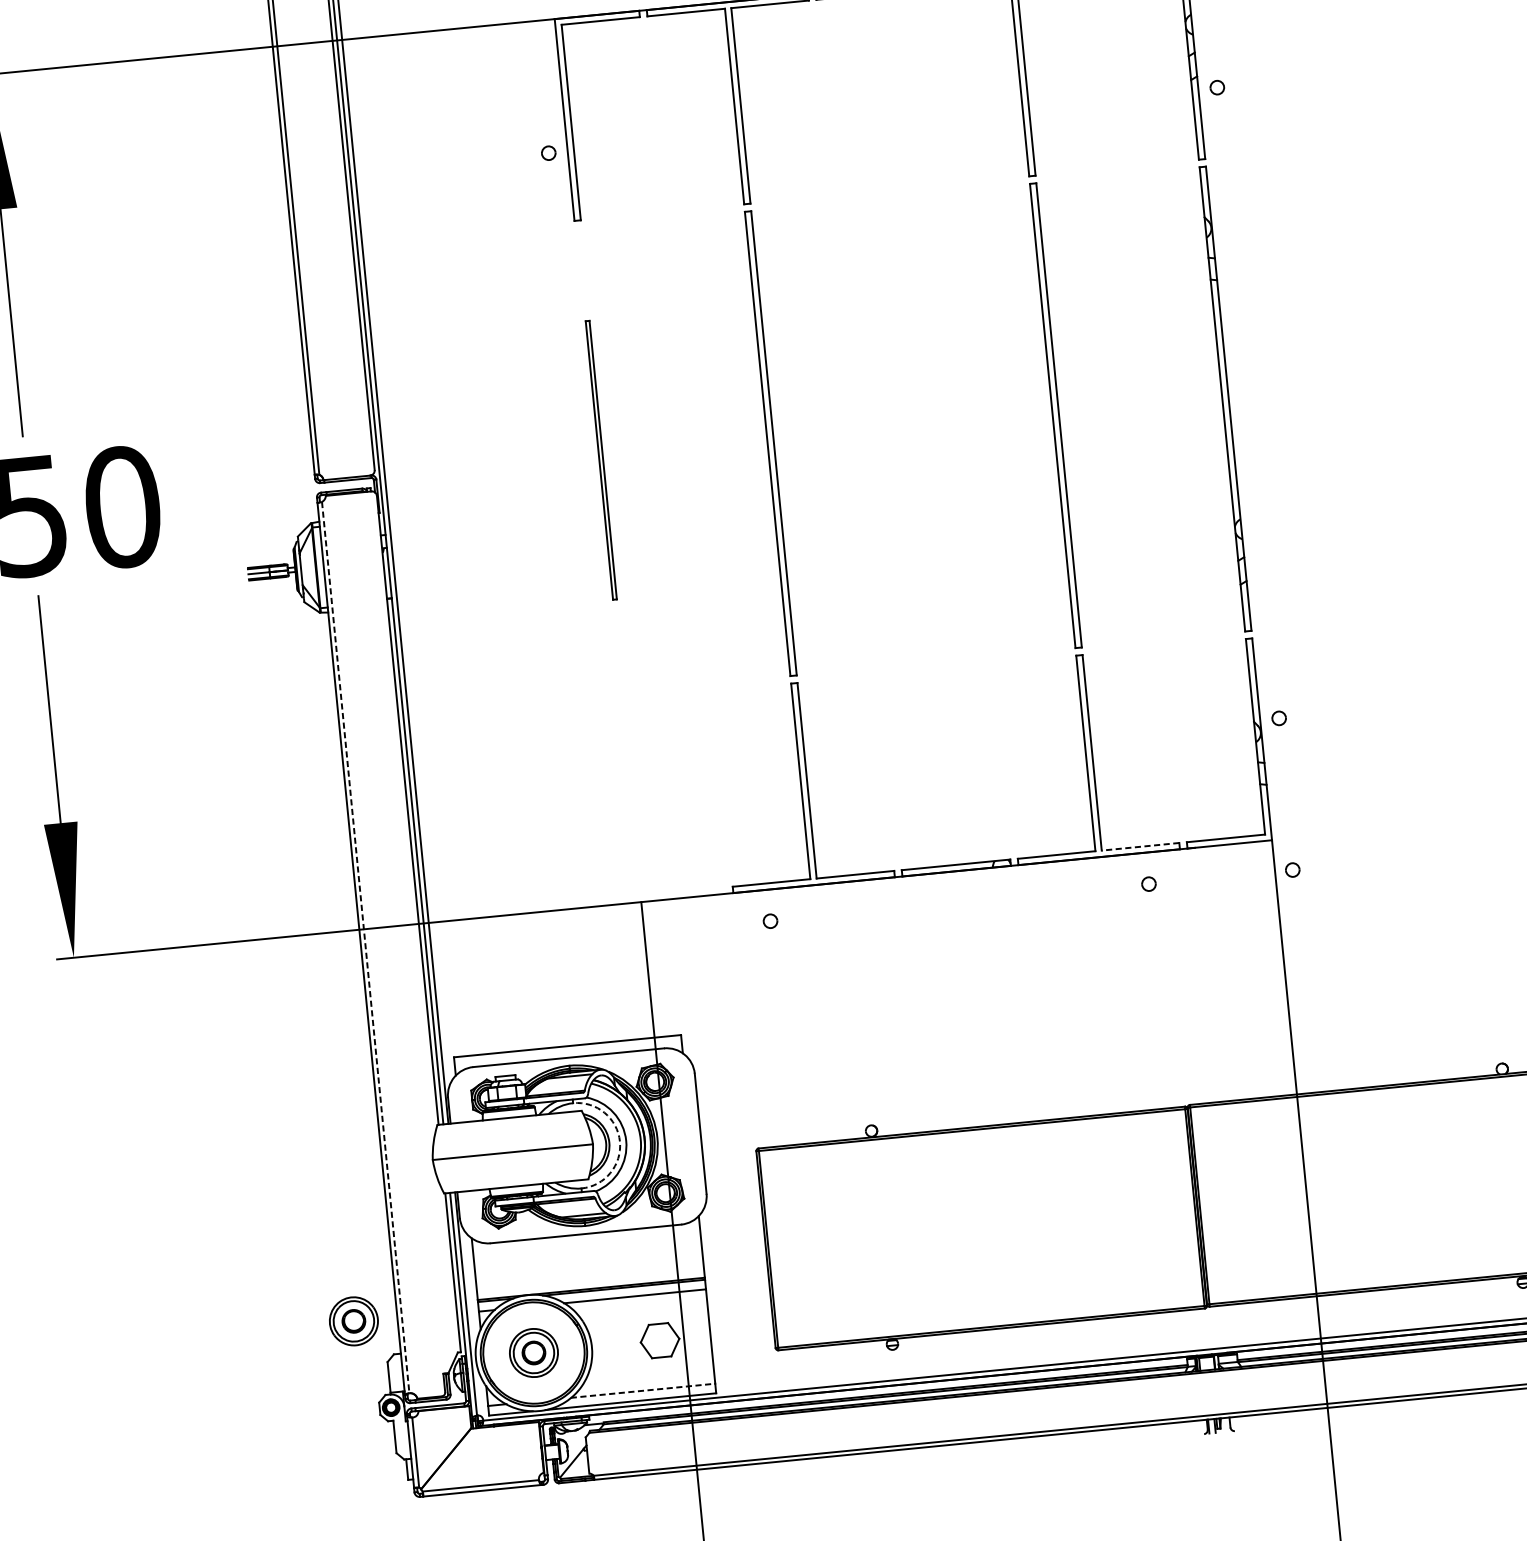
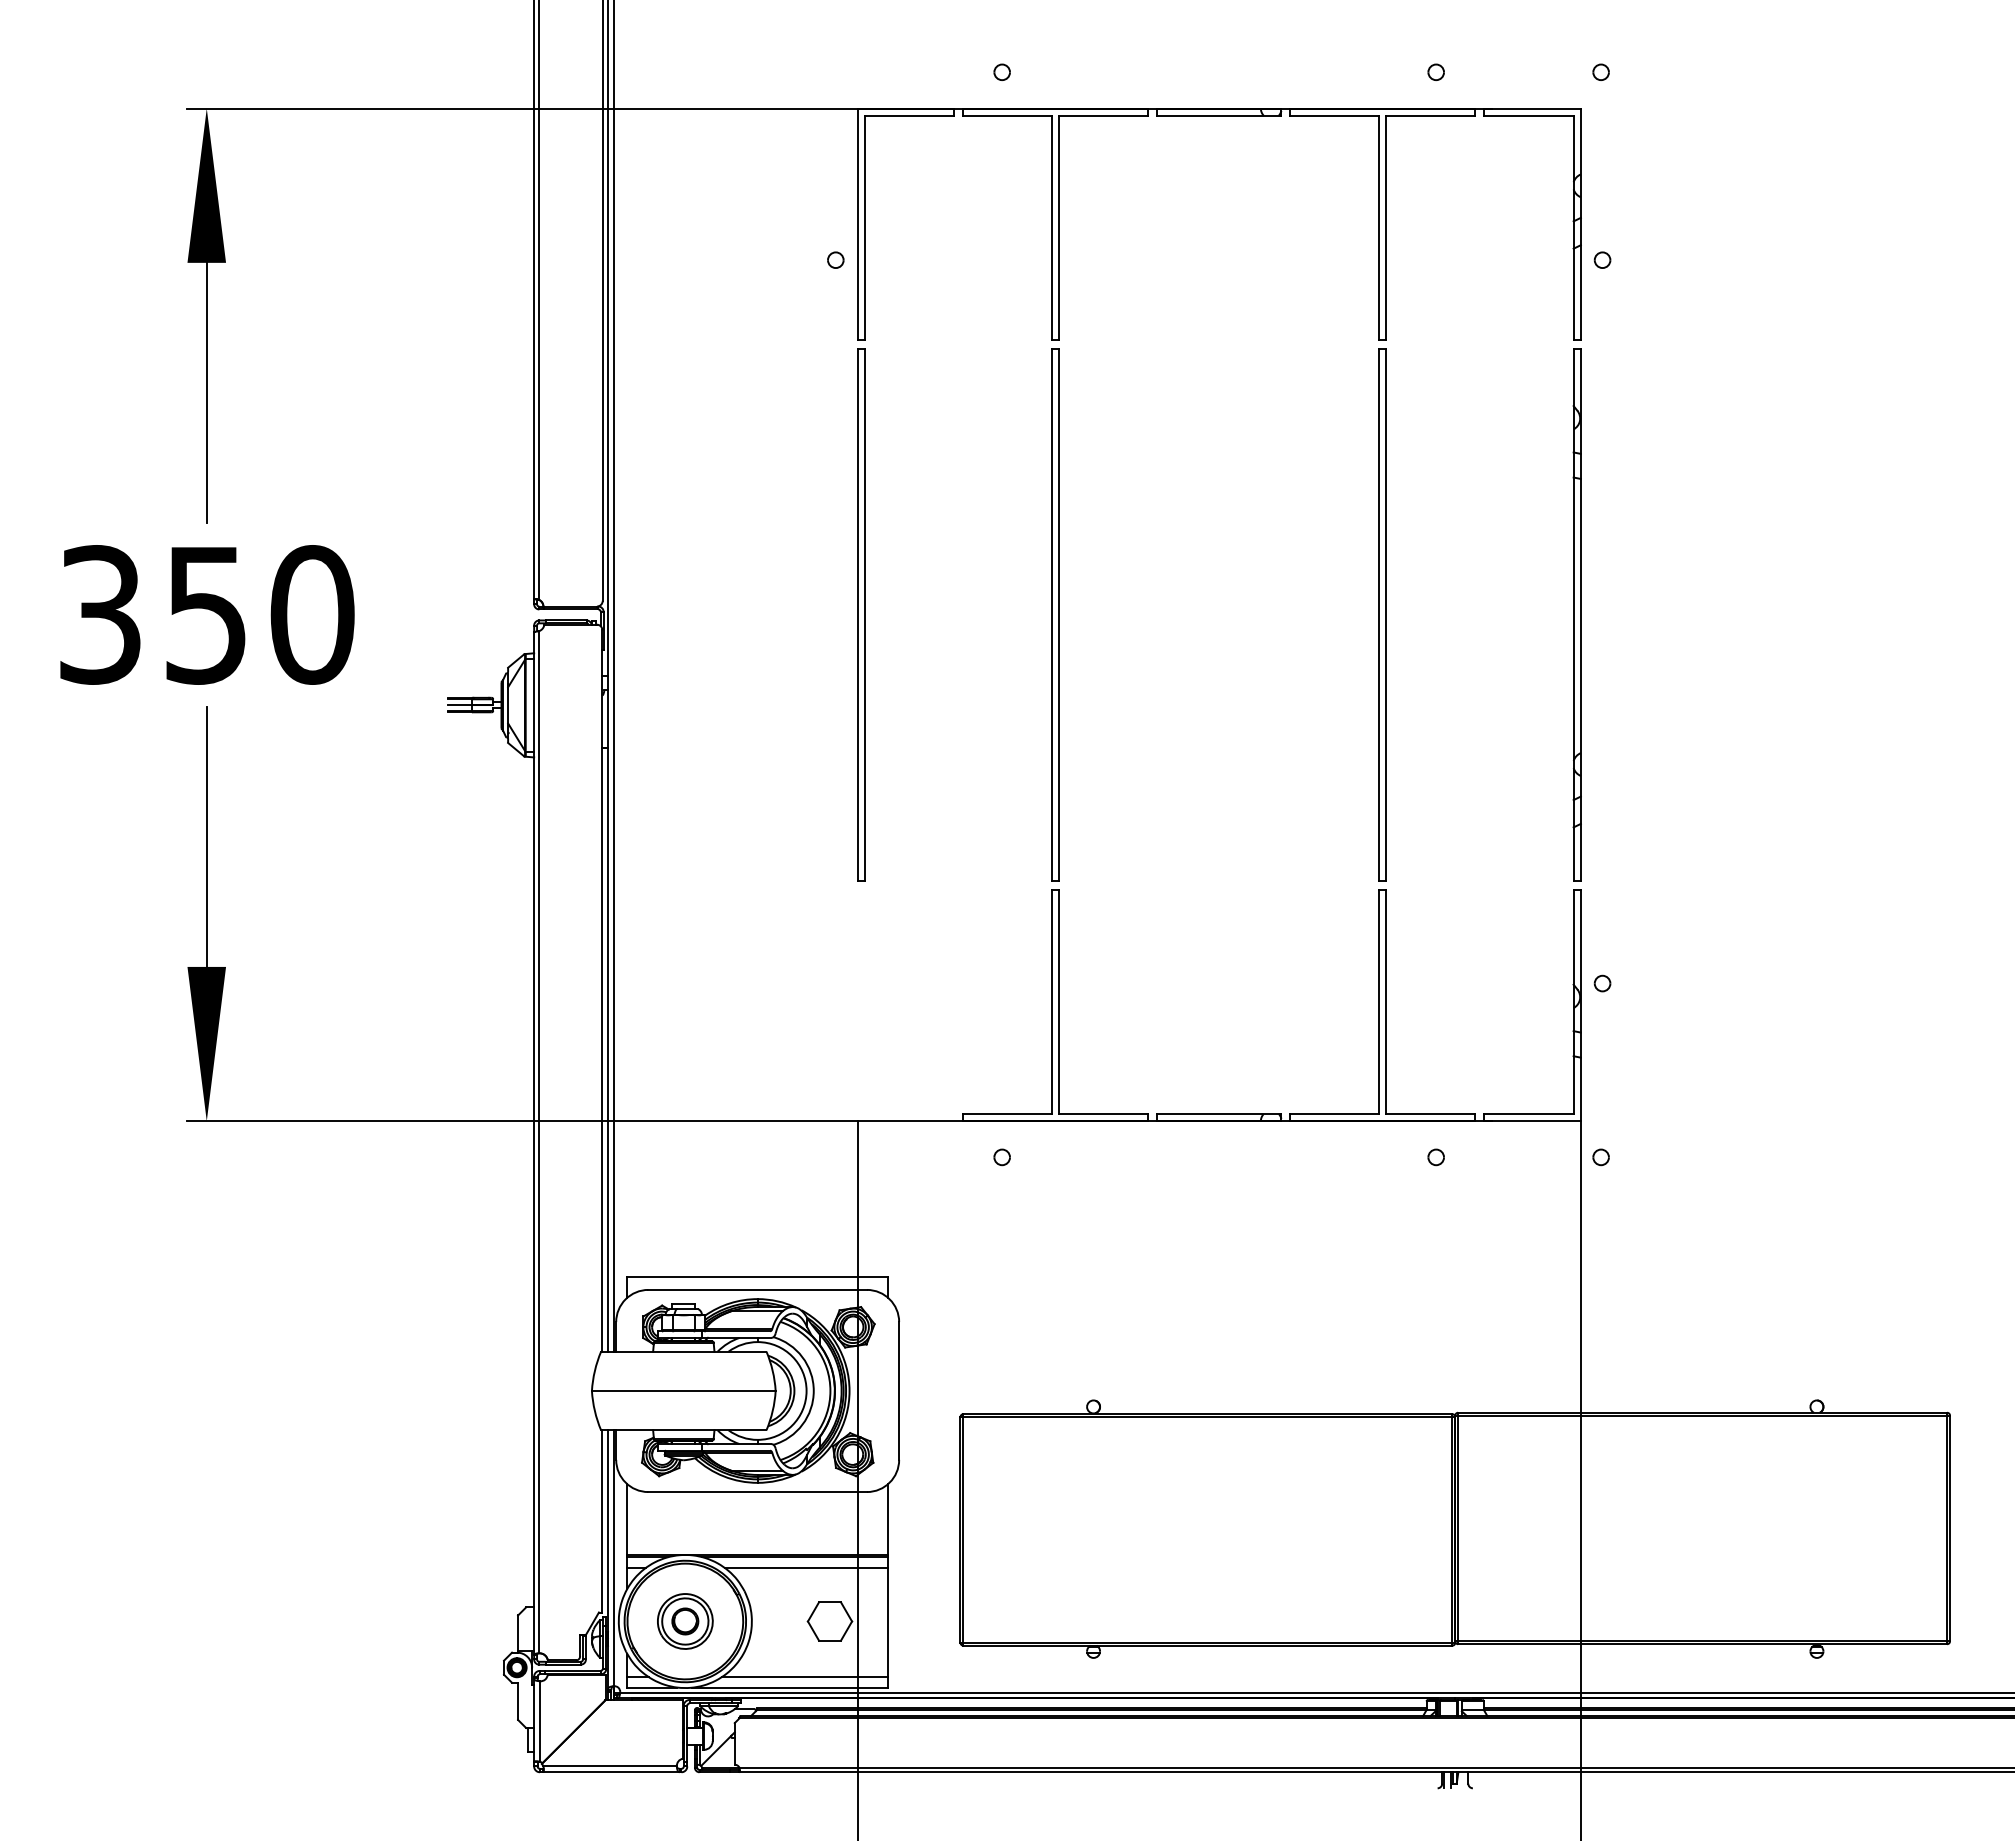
part: (601, 459) -> (861, 614), size x1.67
line: (1140, 847) -> (1430, 1114), dashed -> solid
line: (365, 947) -> (539, 1142), dashed -> solid
arc: (619, 1141) -> (806, 1390), dashed -> solid
part: (354, 1321) -> (484, 1565), removed
line: (643, 1390) -> (805, 1676), dashed -> solid

